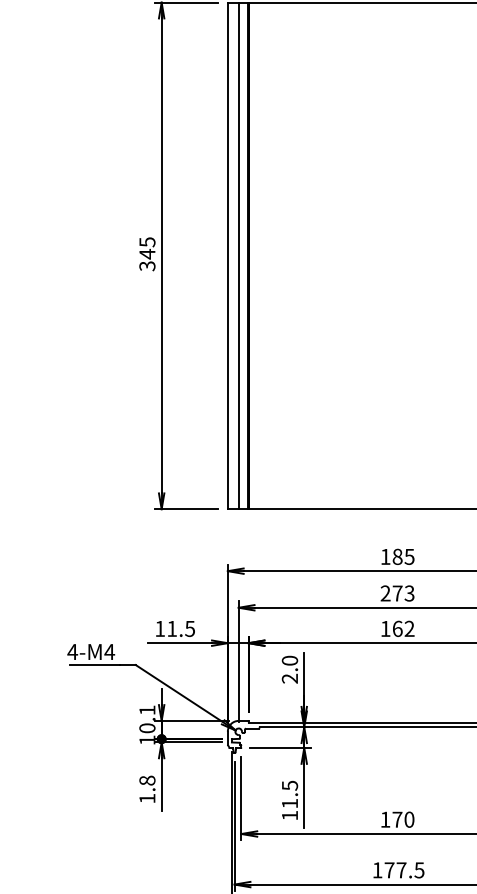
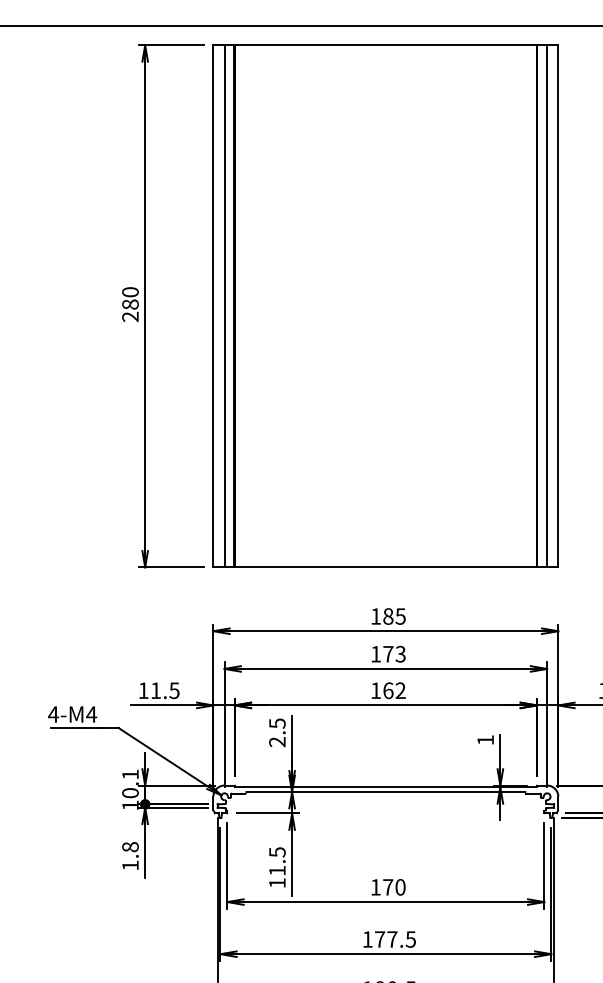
text: (147, 254) -> (130, 304), 345 -> 280
text: (386, 592) -> (376, 653), 273 -> 173
text: (290, 660) -> (277, 723), 2.0 -> 2.5

